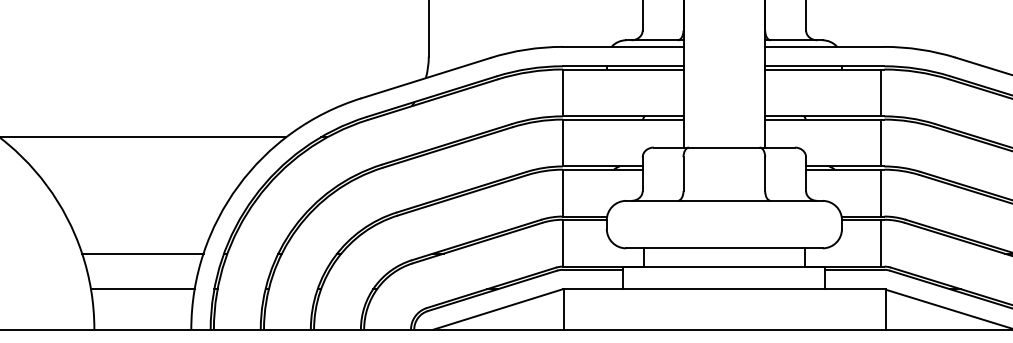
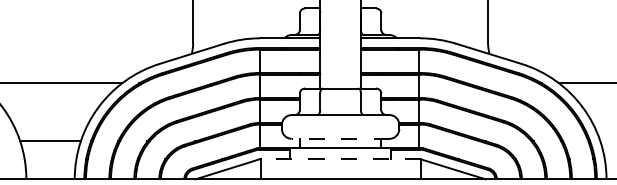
line: (724, 247) -> (340, 138), solid -> dashed
line: (142, 289) -> (50, 159), removed
line: (724, 289) -> (340, 159), solid -> dashed

